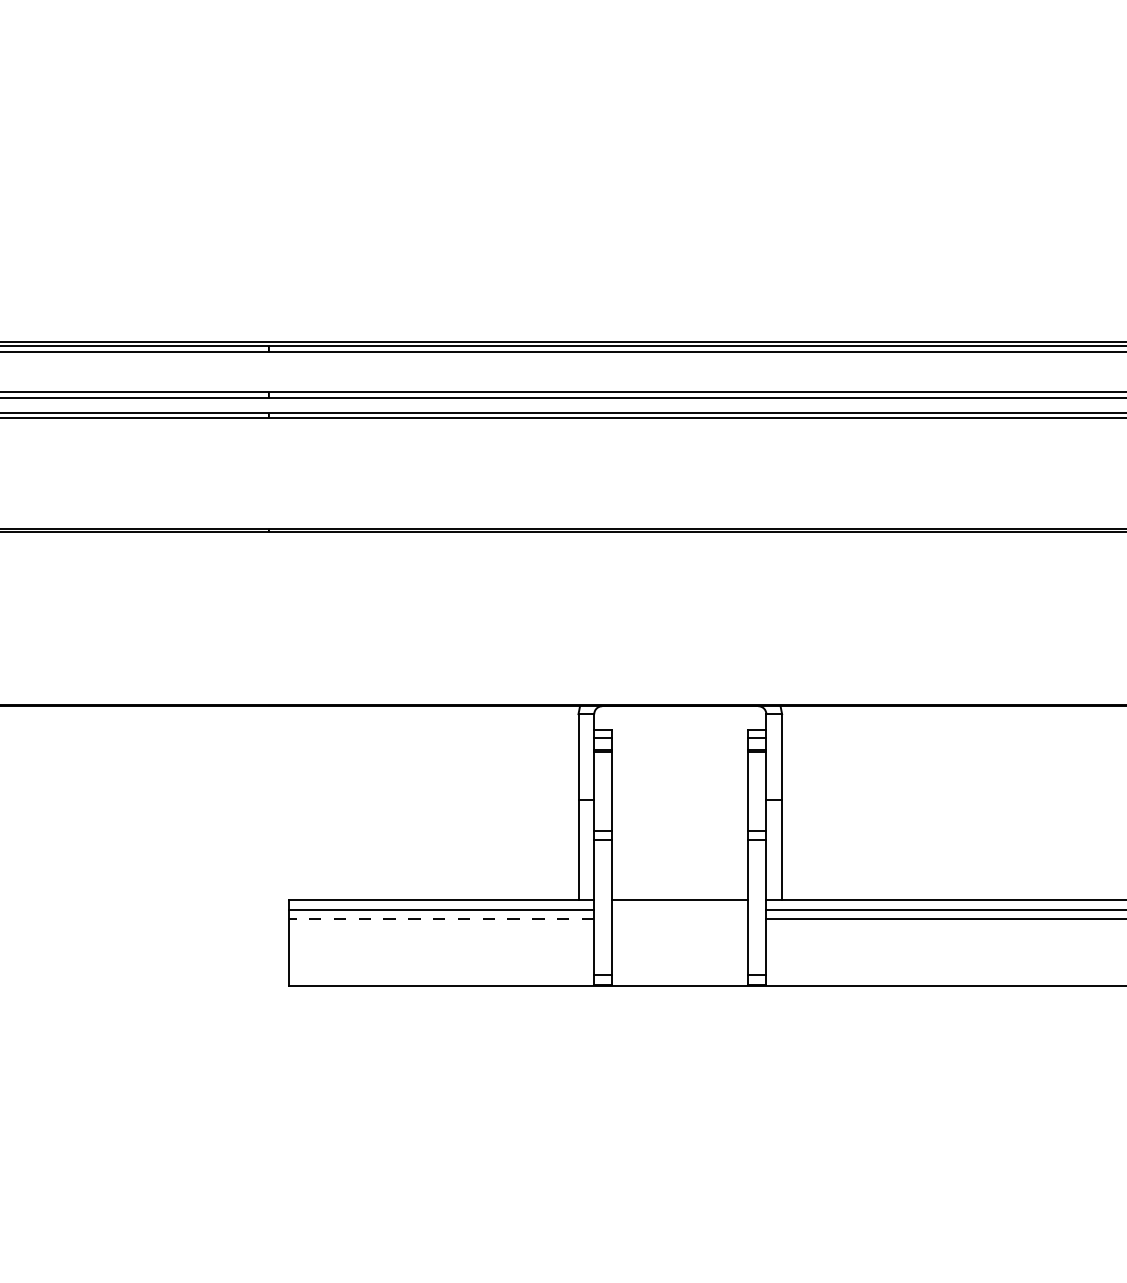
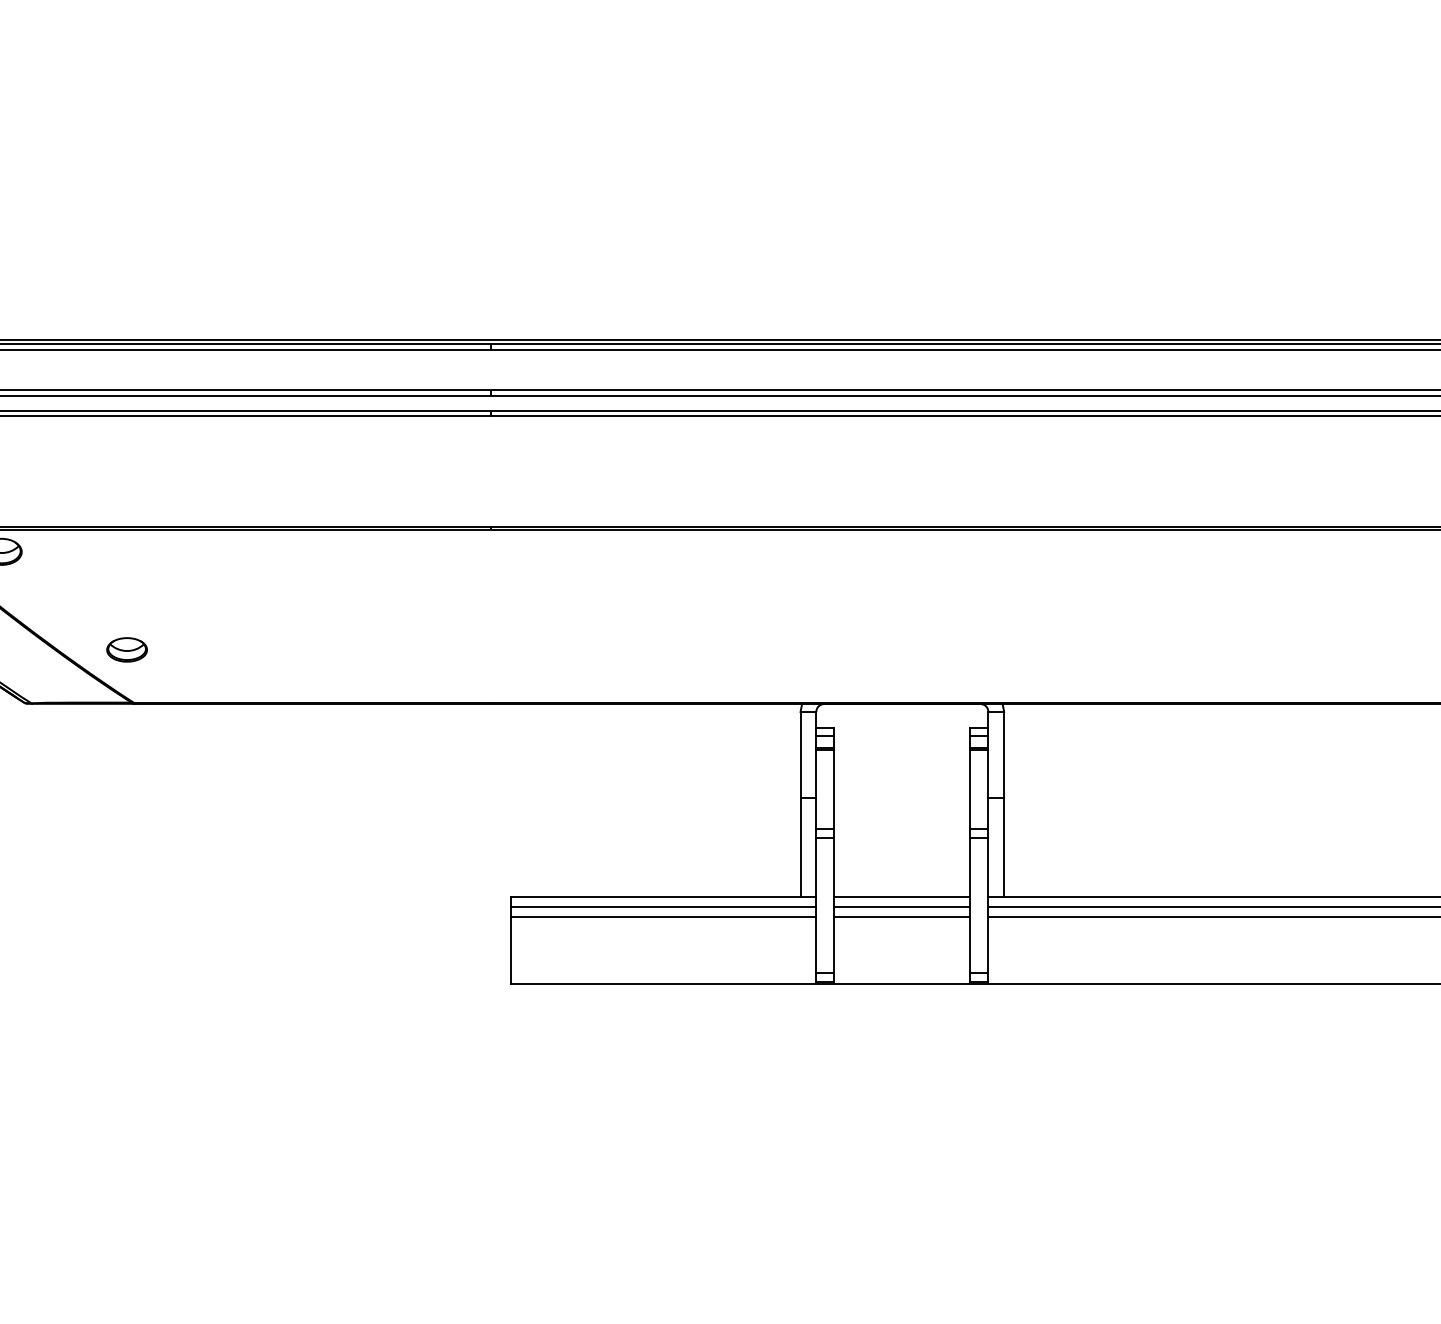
line: (680, 909) -> (902, 907), added
line: (441, 919) -> (663, 917), dashed -> solid
line: (680, 919) -> (902, 917), added

